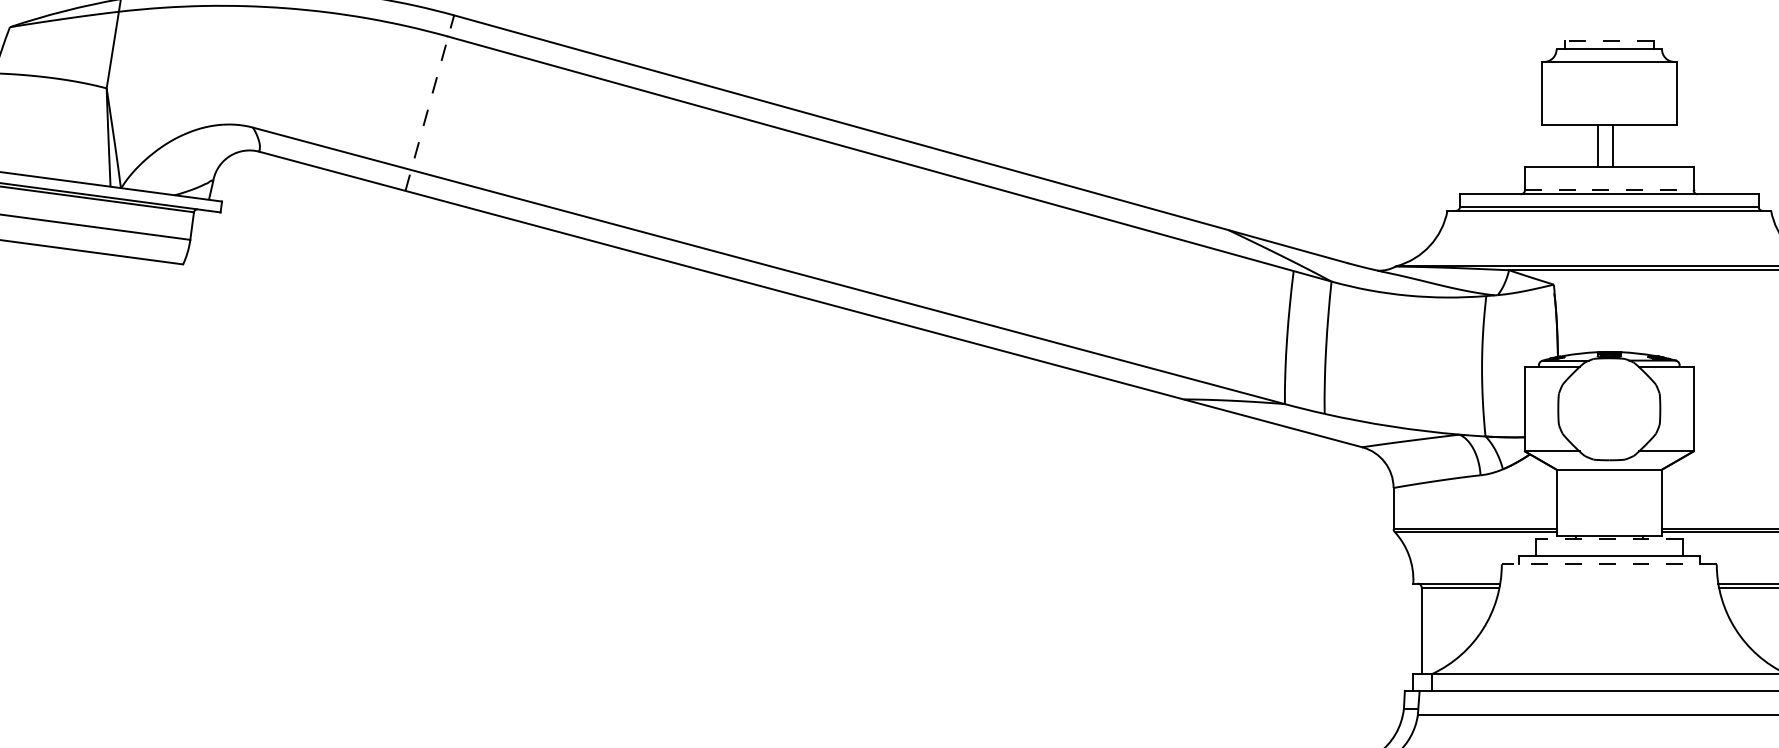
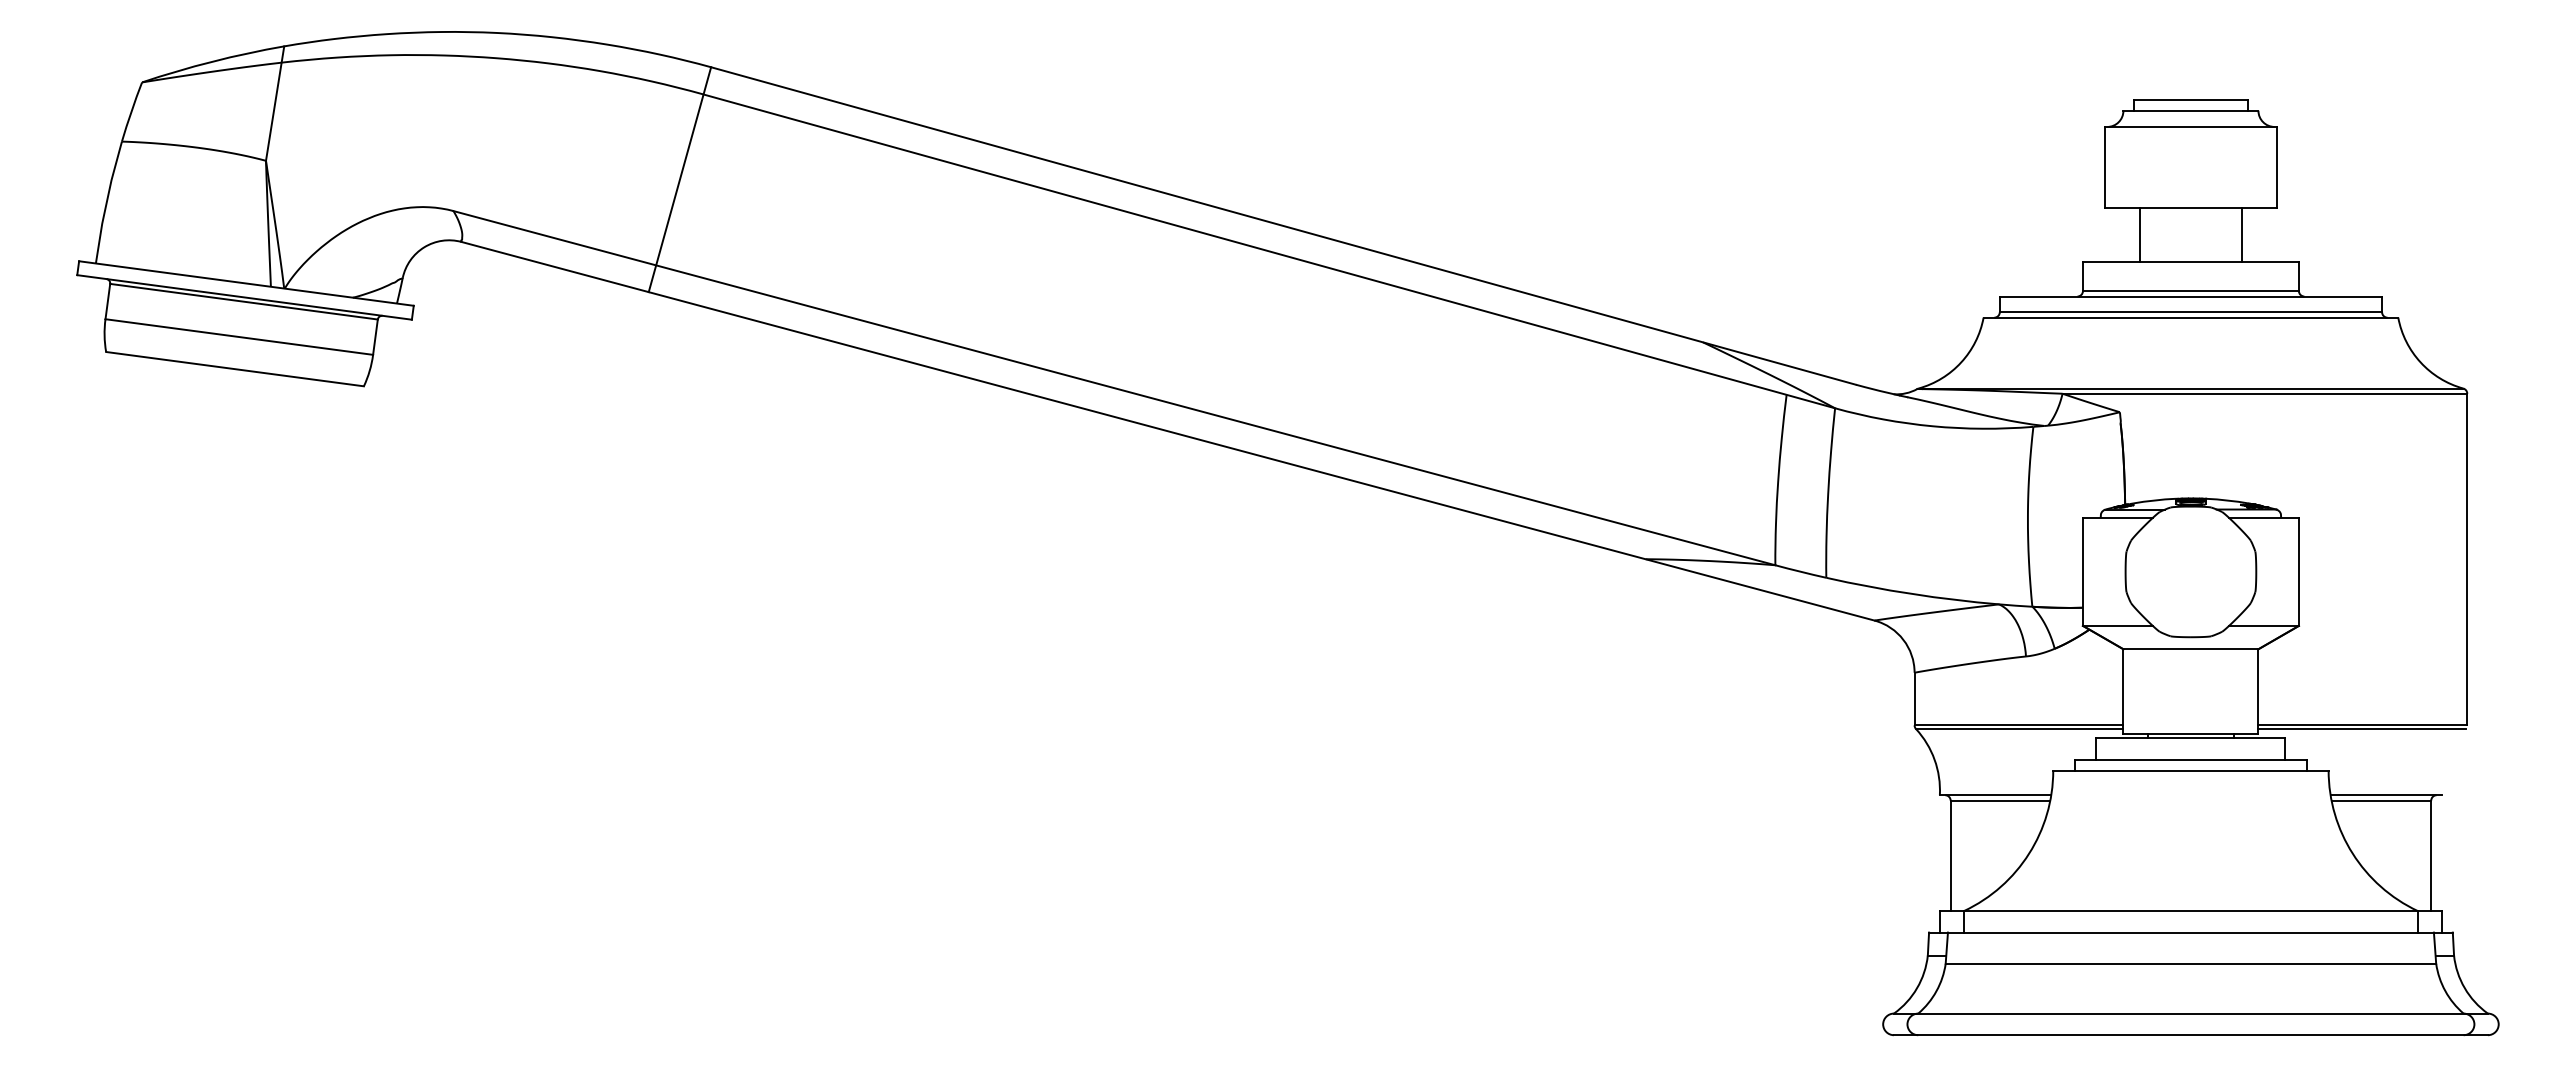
line: (1608, 40) -> (2190, 99), dashed -> solid
line: (429, 102) -> (679, 179), dashed -> solid
line: (1598, 145) -> (2139, 234), moved
line: (1613, 145) -> (2242, 234), moved
line: (1608, 190) -> (2190, 291), dashed -> solid
line: (1608, 539) -> (2190, 738), dashed -> solid
line: (1608, 564) -> (2190, 770), dashed -> solid

